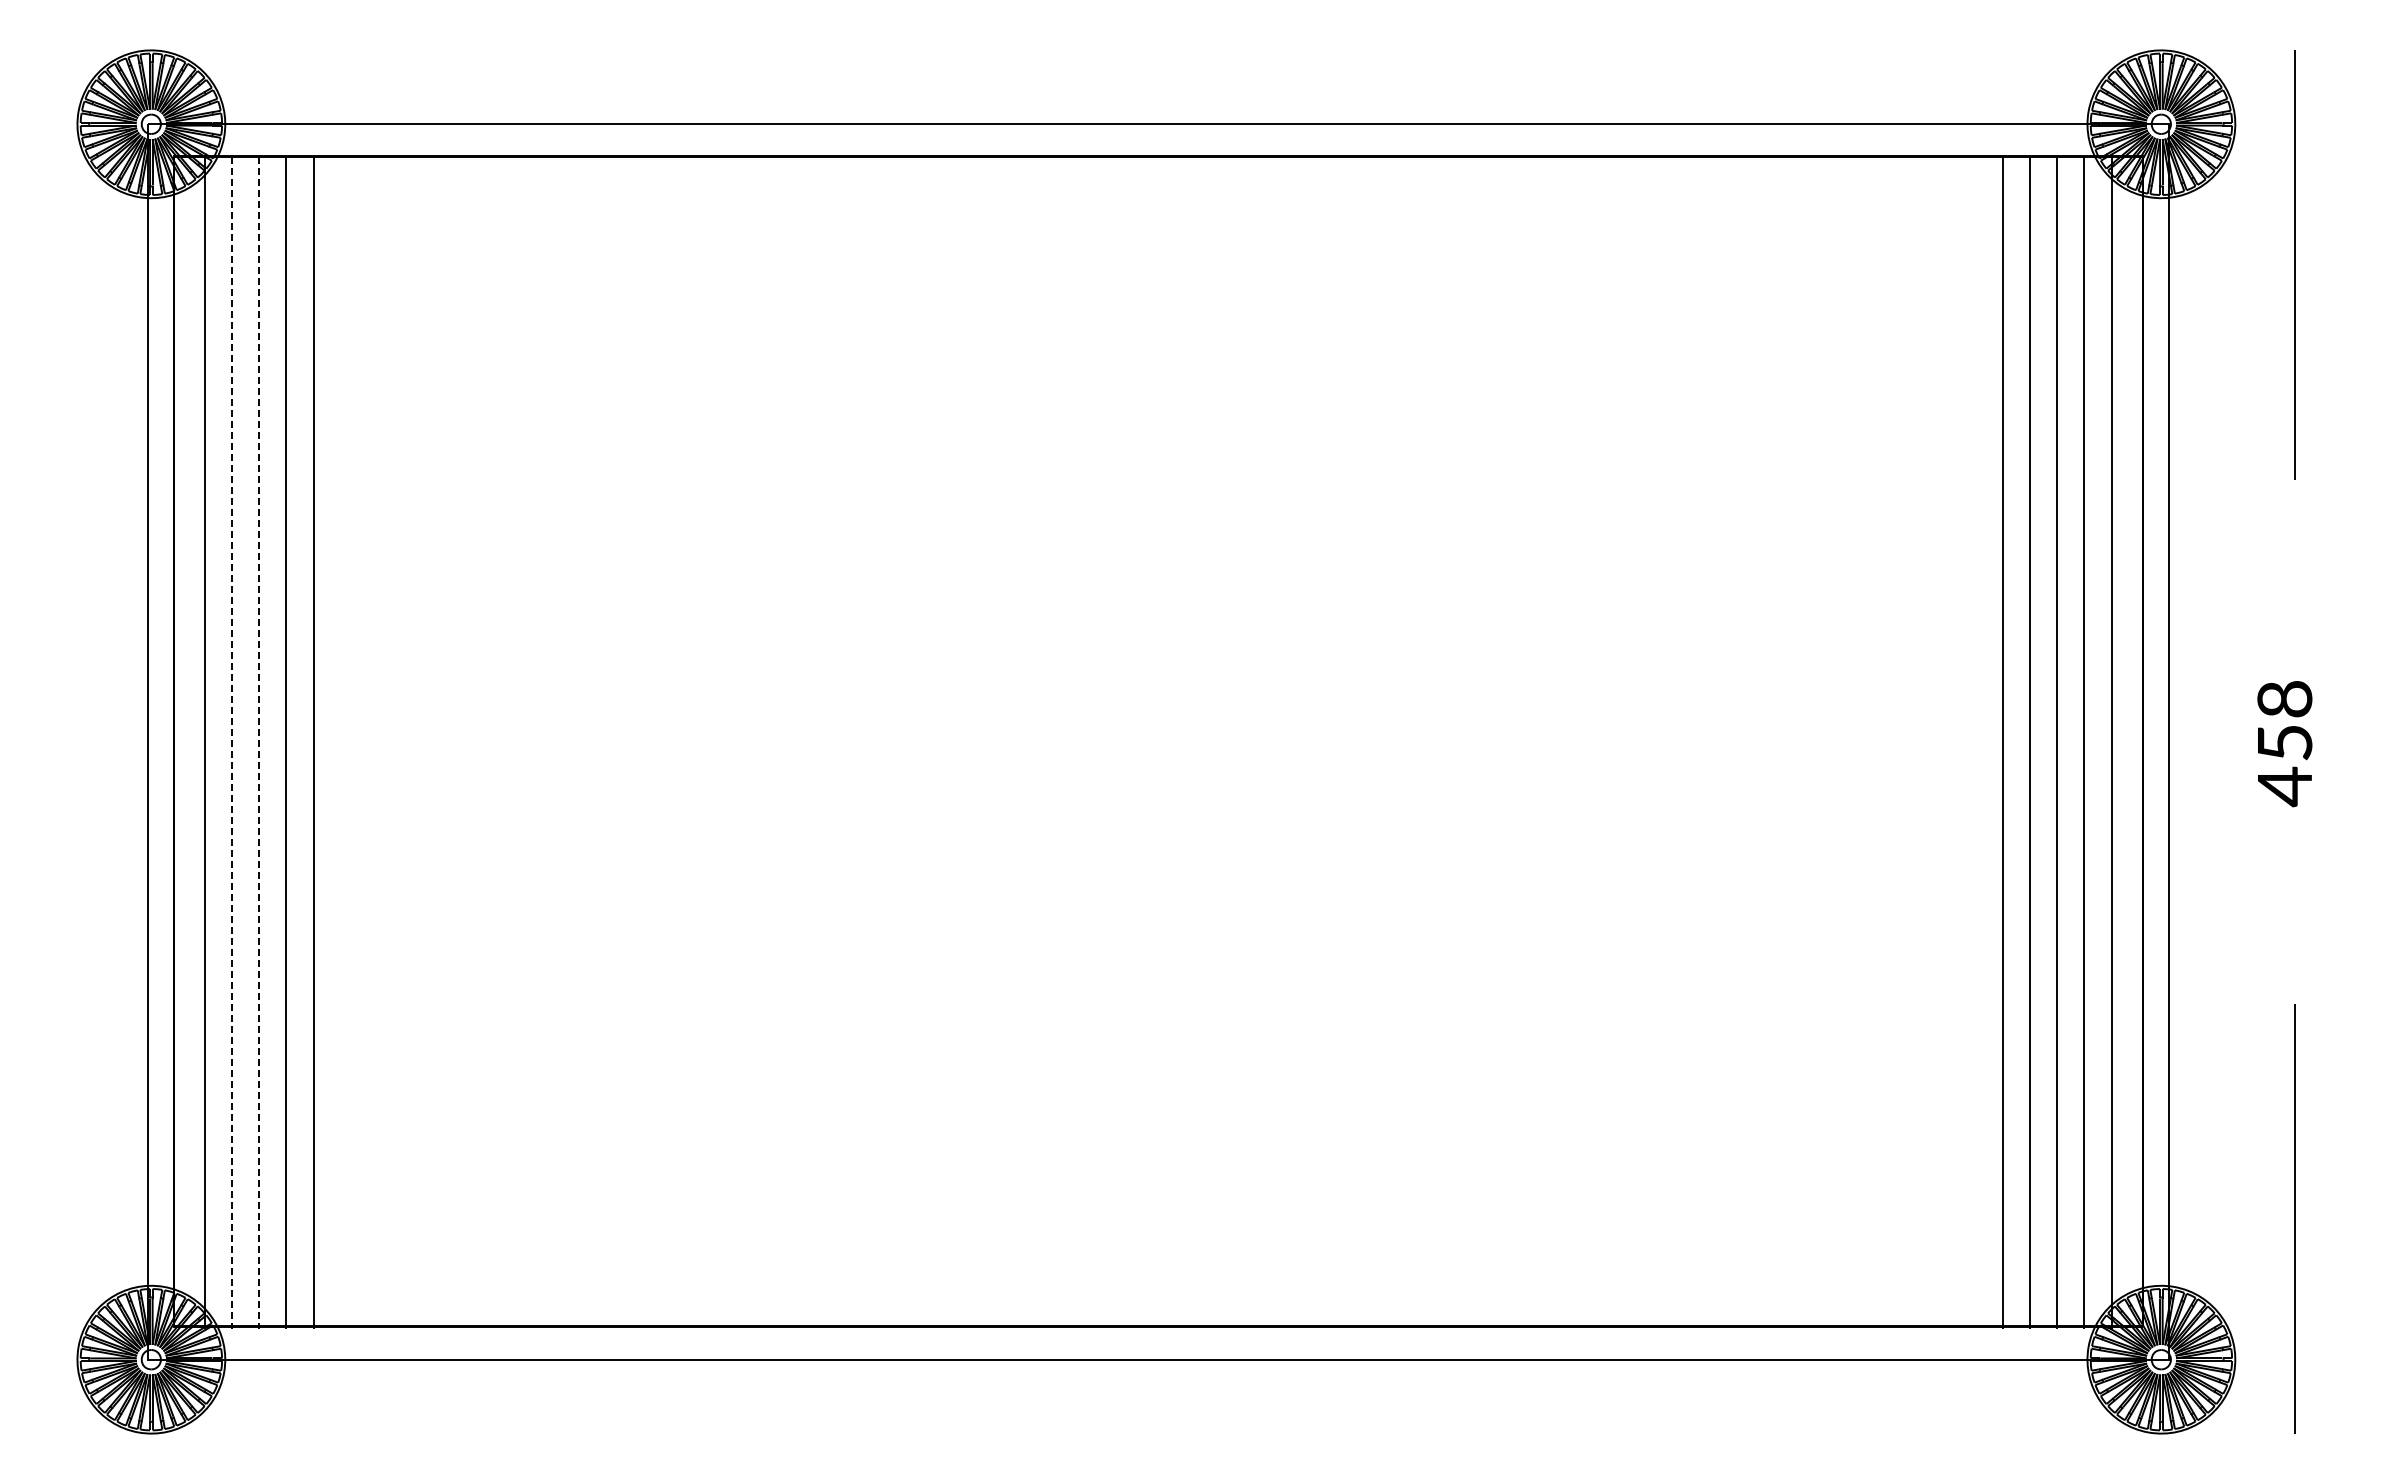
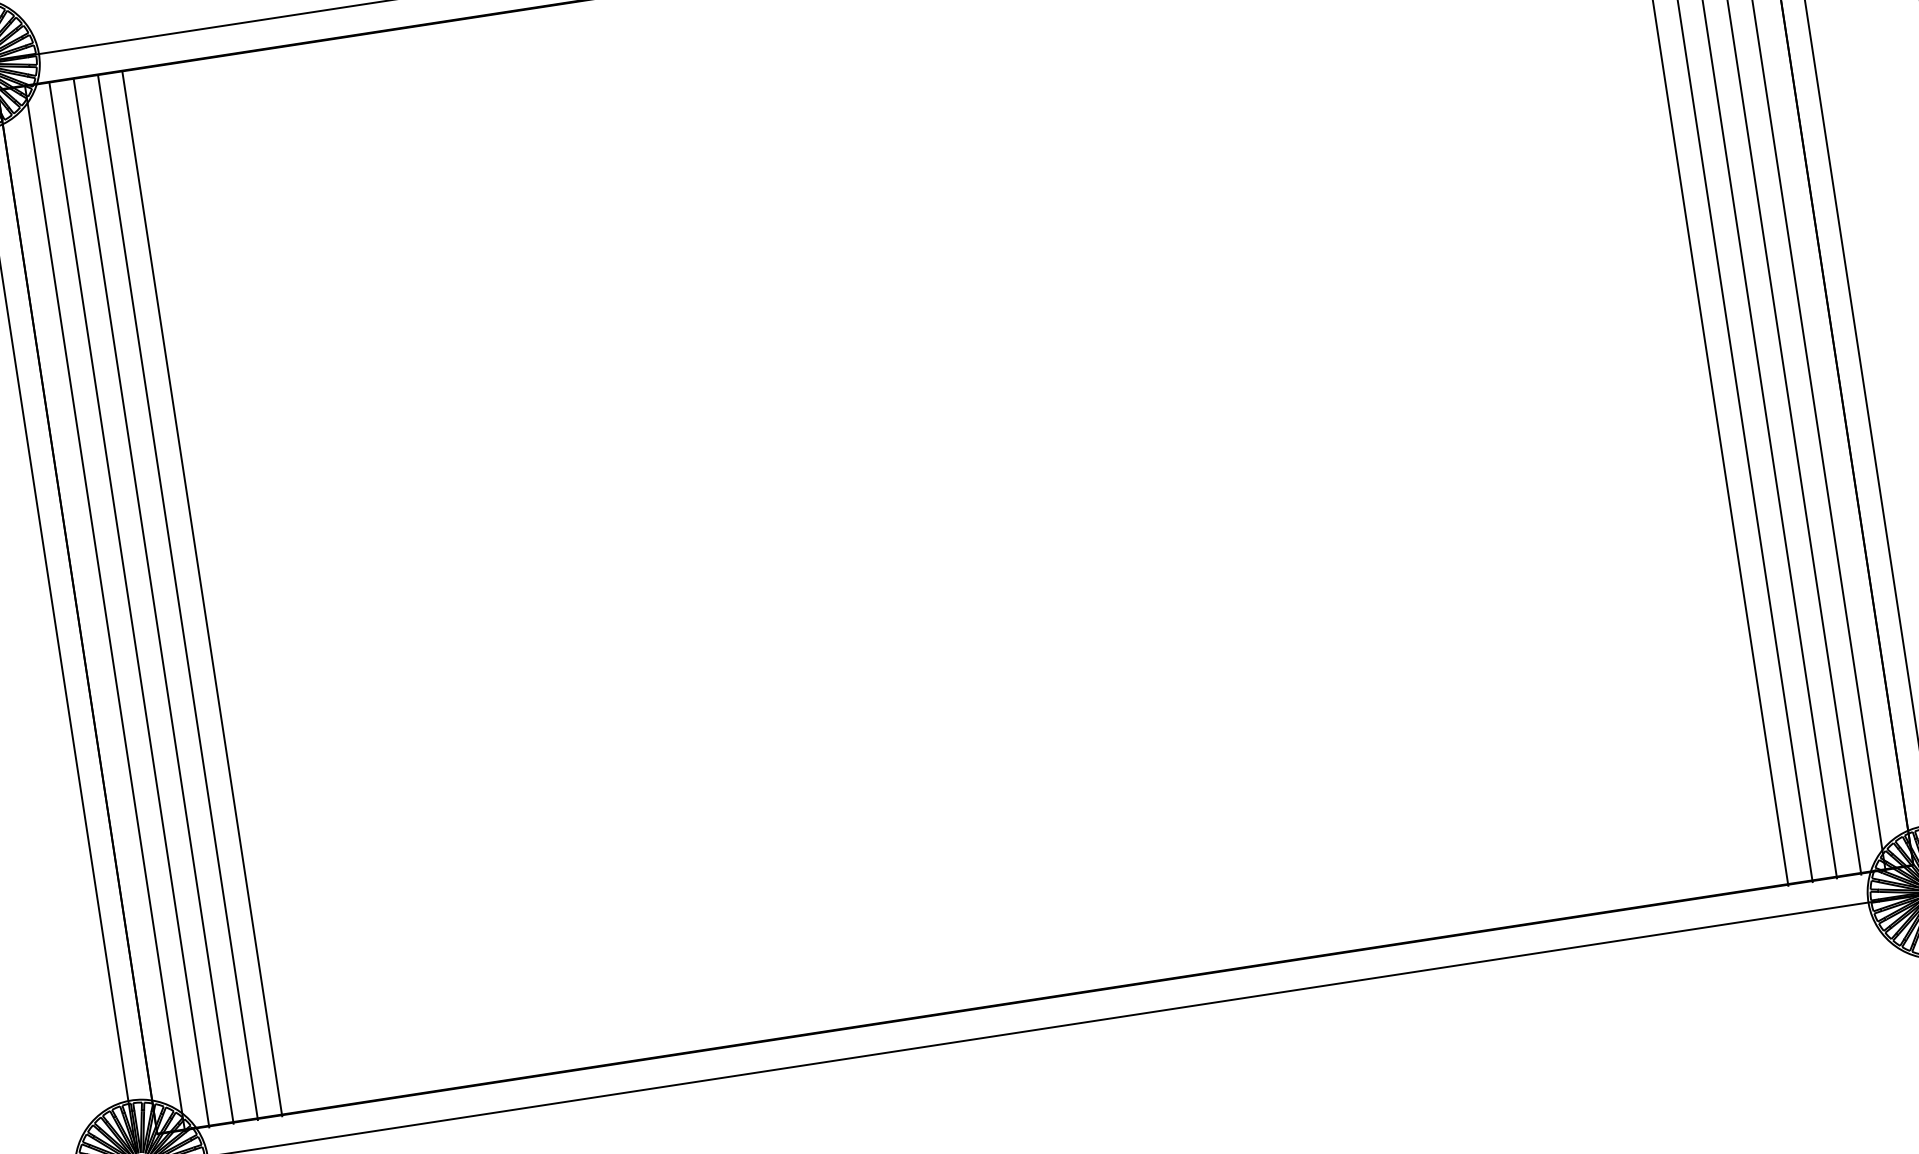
line: (231, 743) -> (129, 605), dashed -> solid
line: (259, 743) -> (154, 602), dashed -> solid

